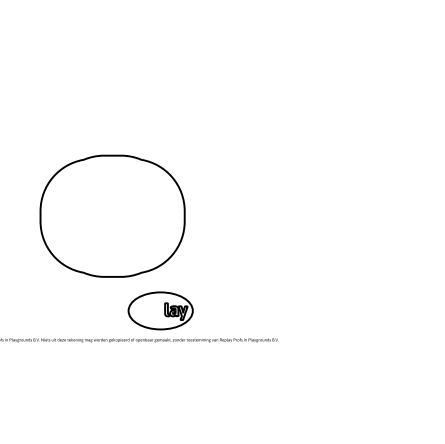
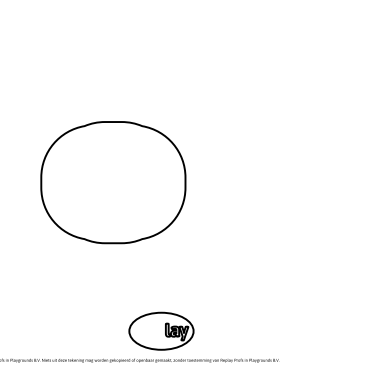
part: (112, 215) -> (113, 181), moved

